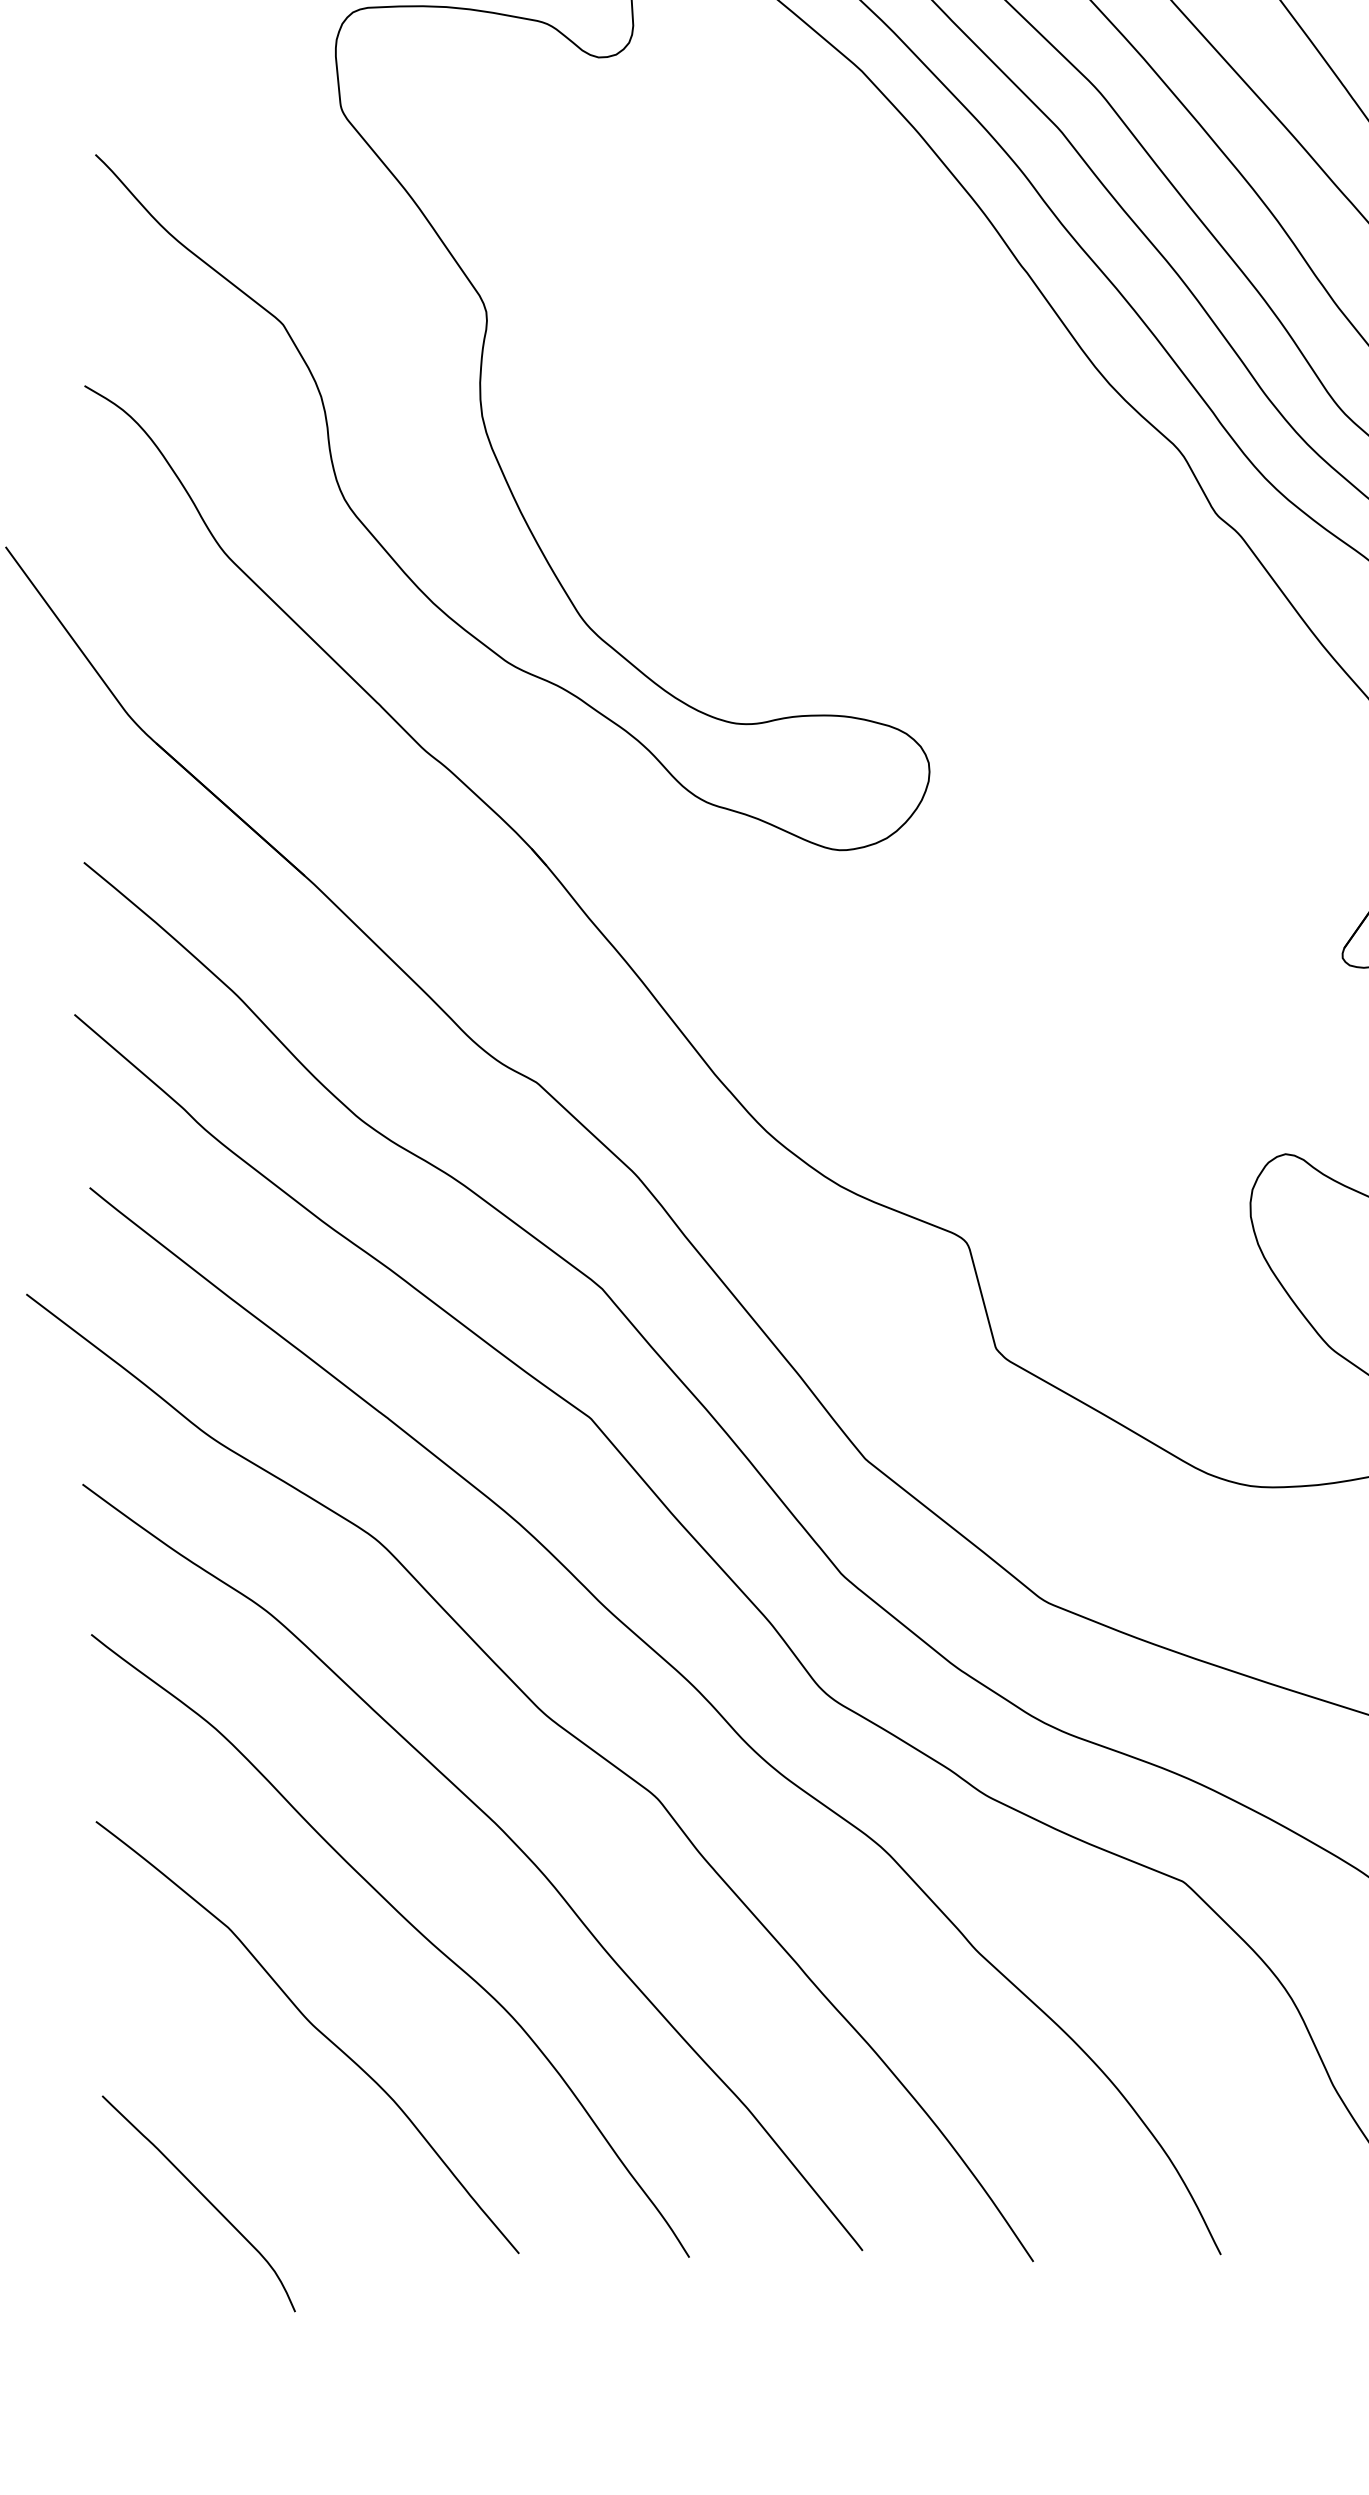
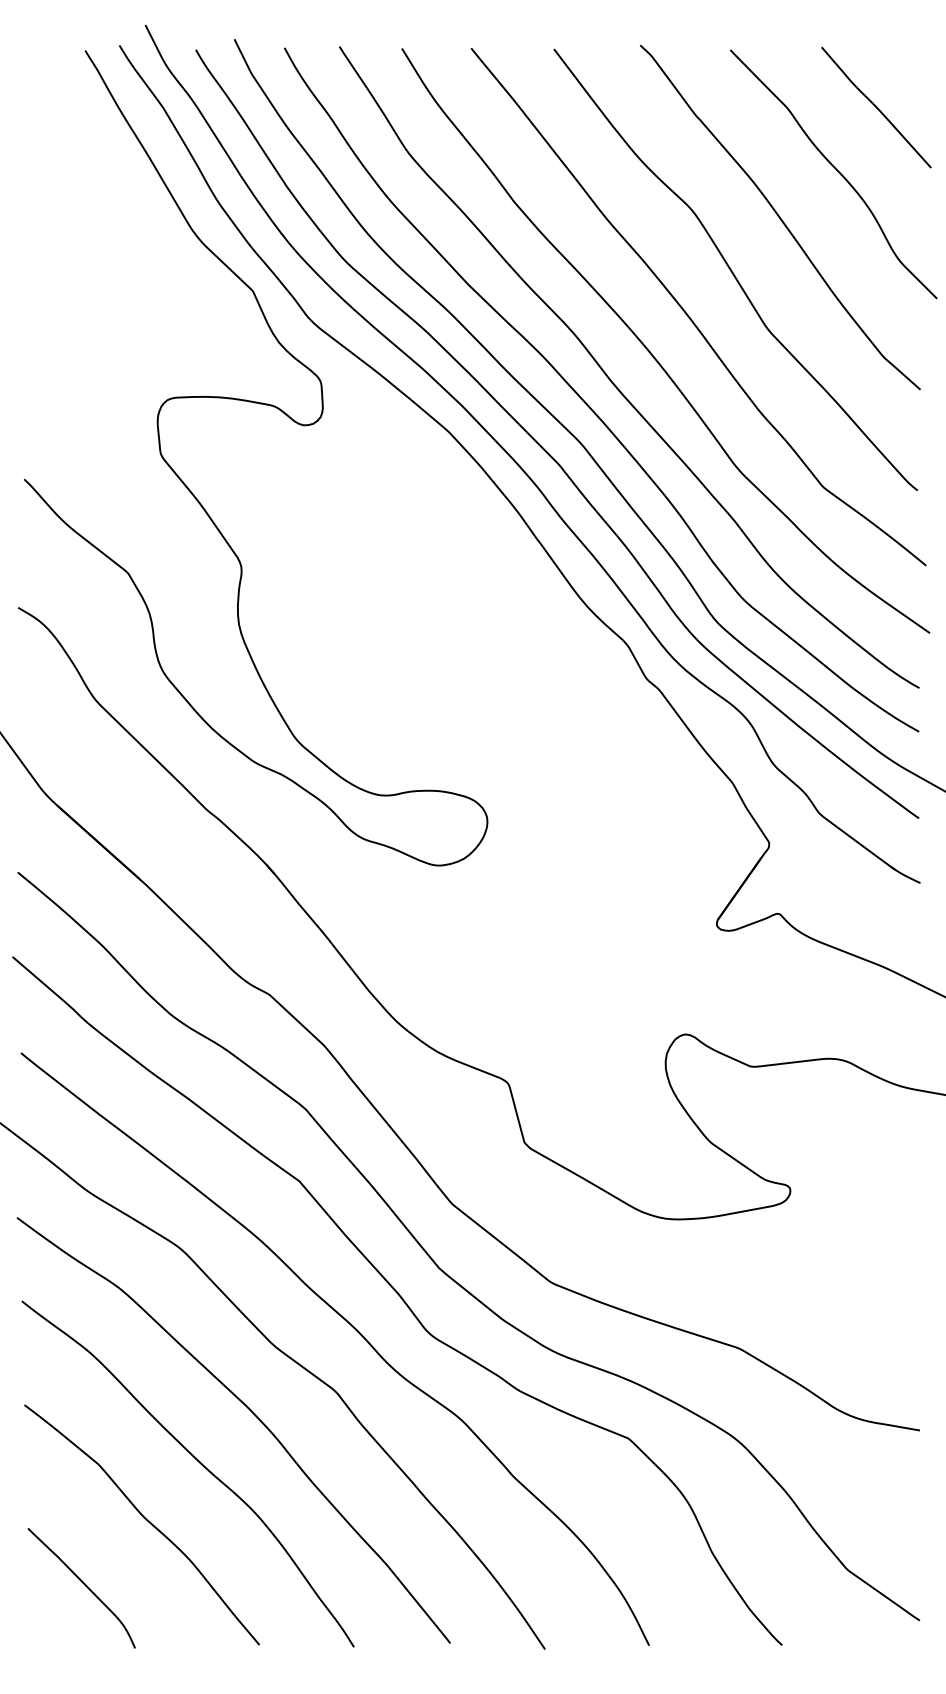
curve: (203, 2198) -> (84, 1585), moved

